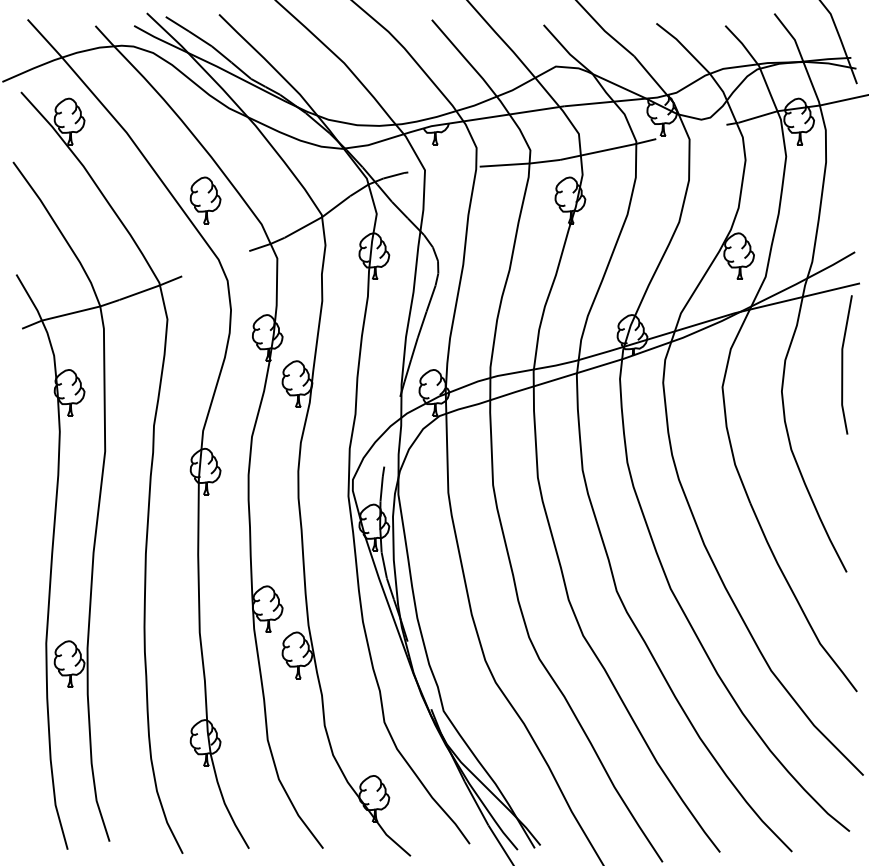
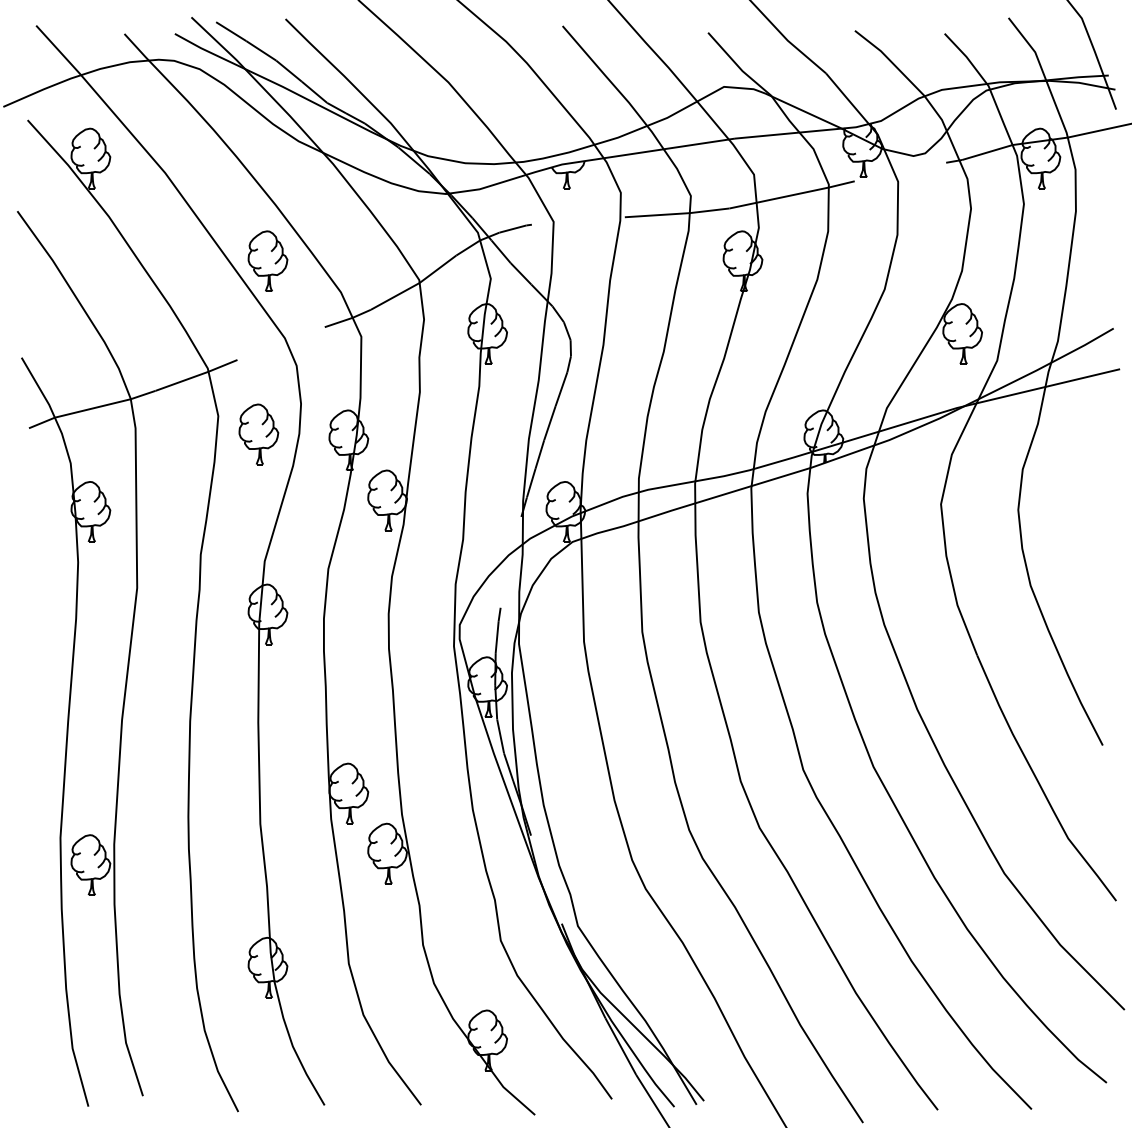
part: (198, 333) -> (258, 434), added
line: (843, 364) -> (1098, 474), removed

